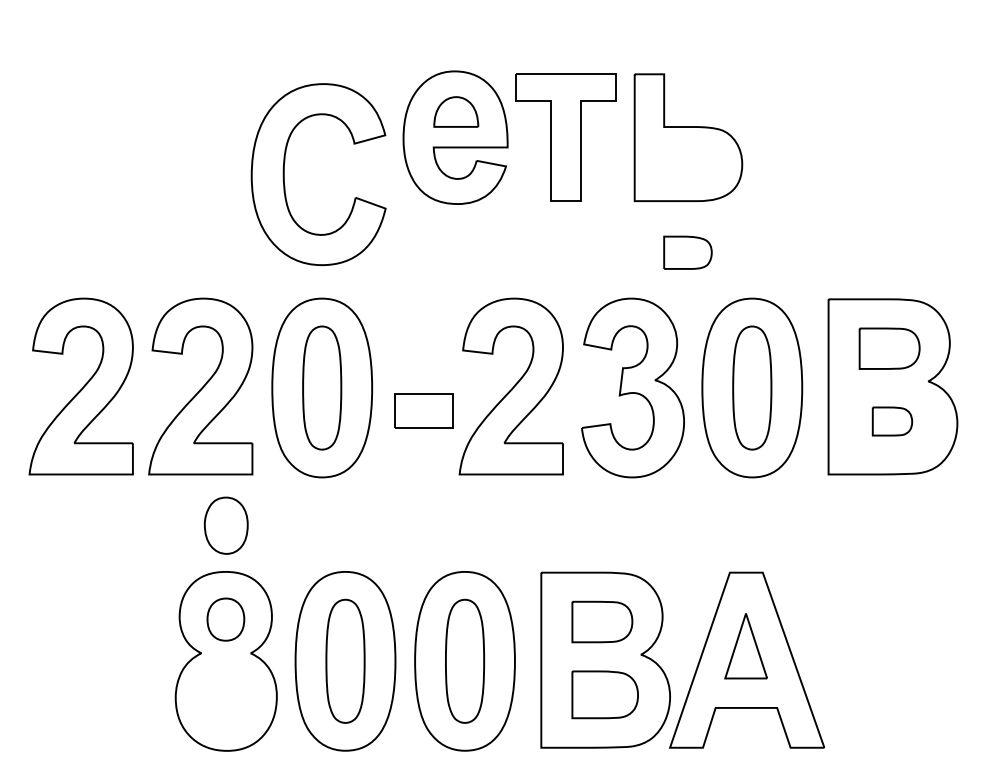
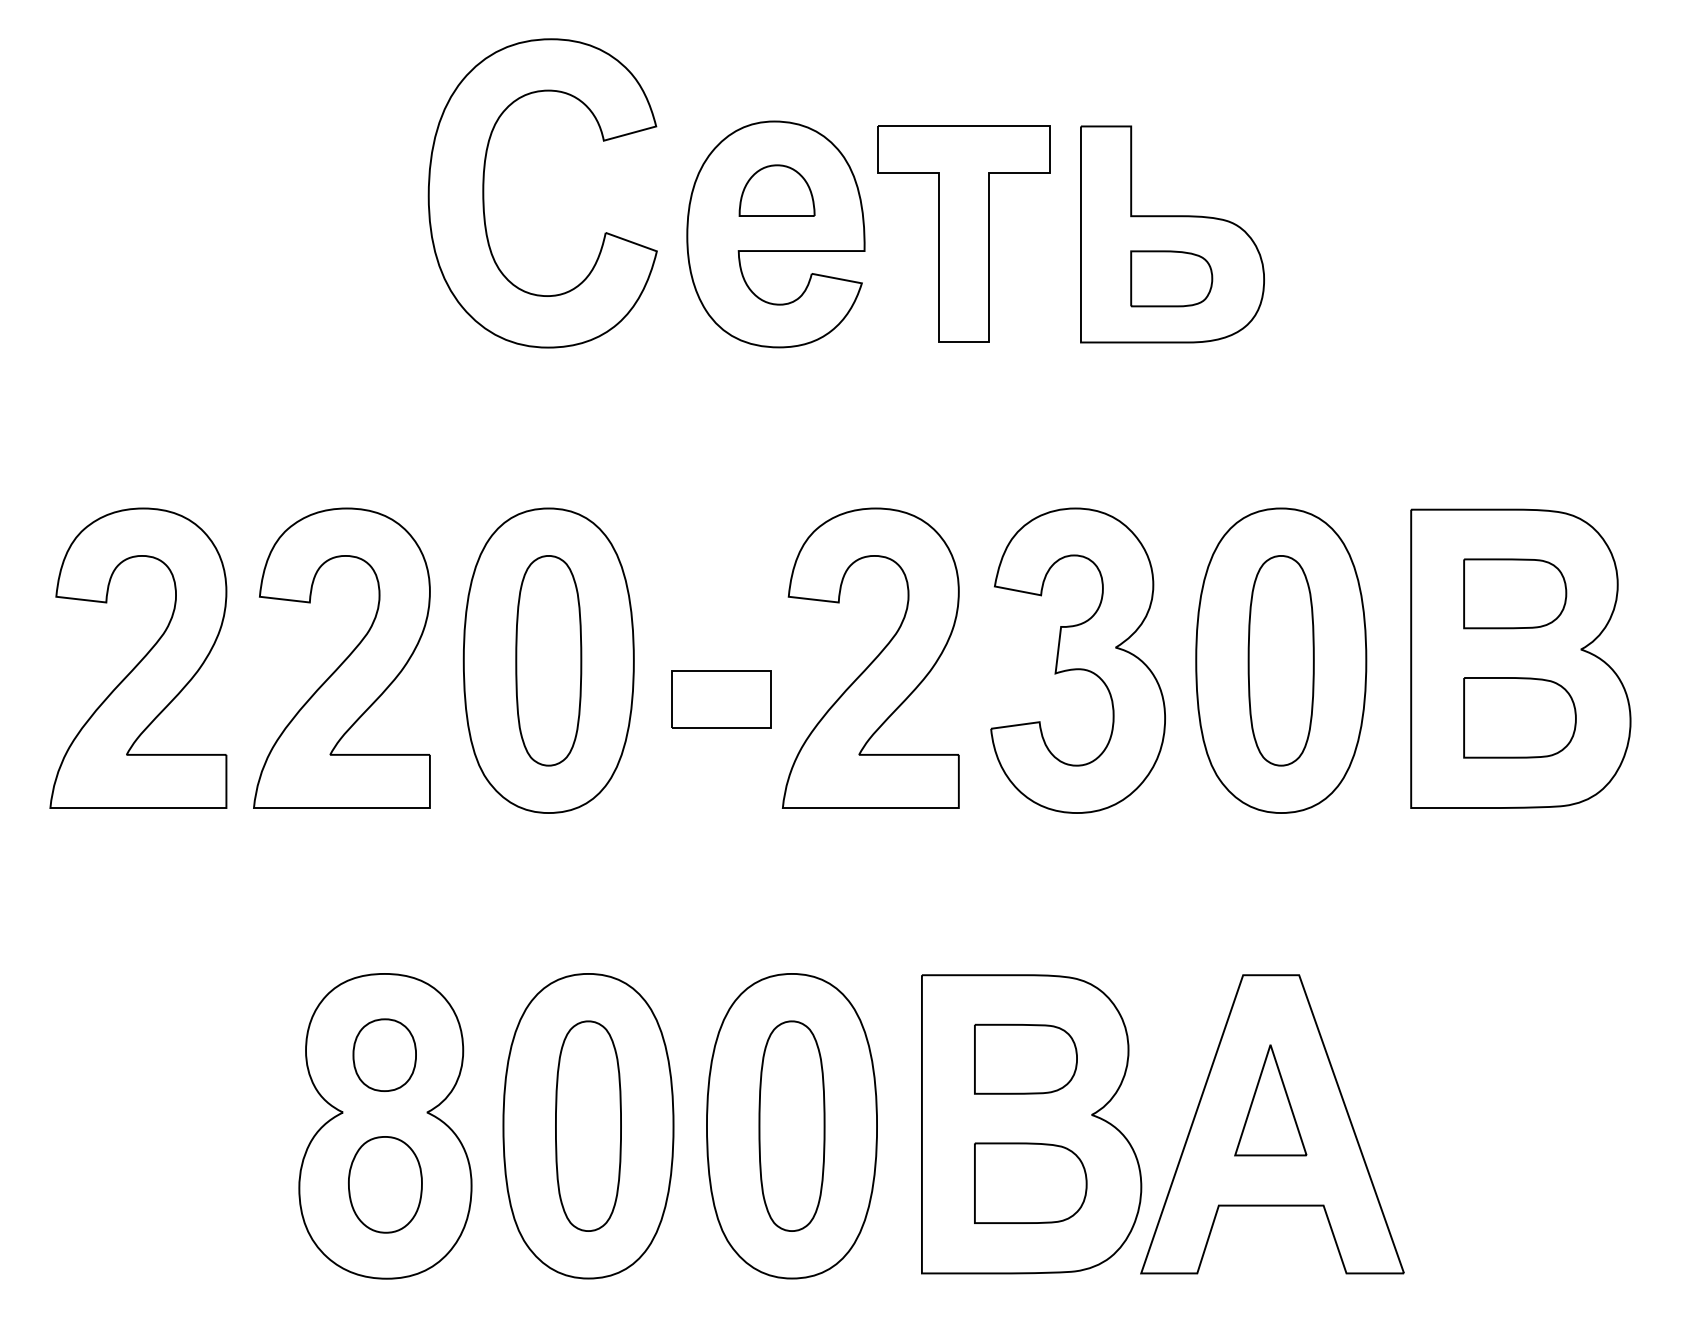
part: (284, 174) -> (484, 193), moved
part: (687, 252) -> (1170, 278), moved
part: (892, 421) -> (1520, 717), size x1.67
part: (225, 525) -> (384, 1184), moved

